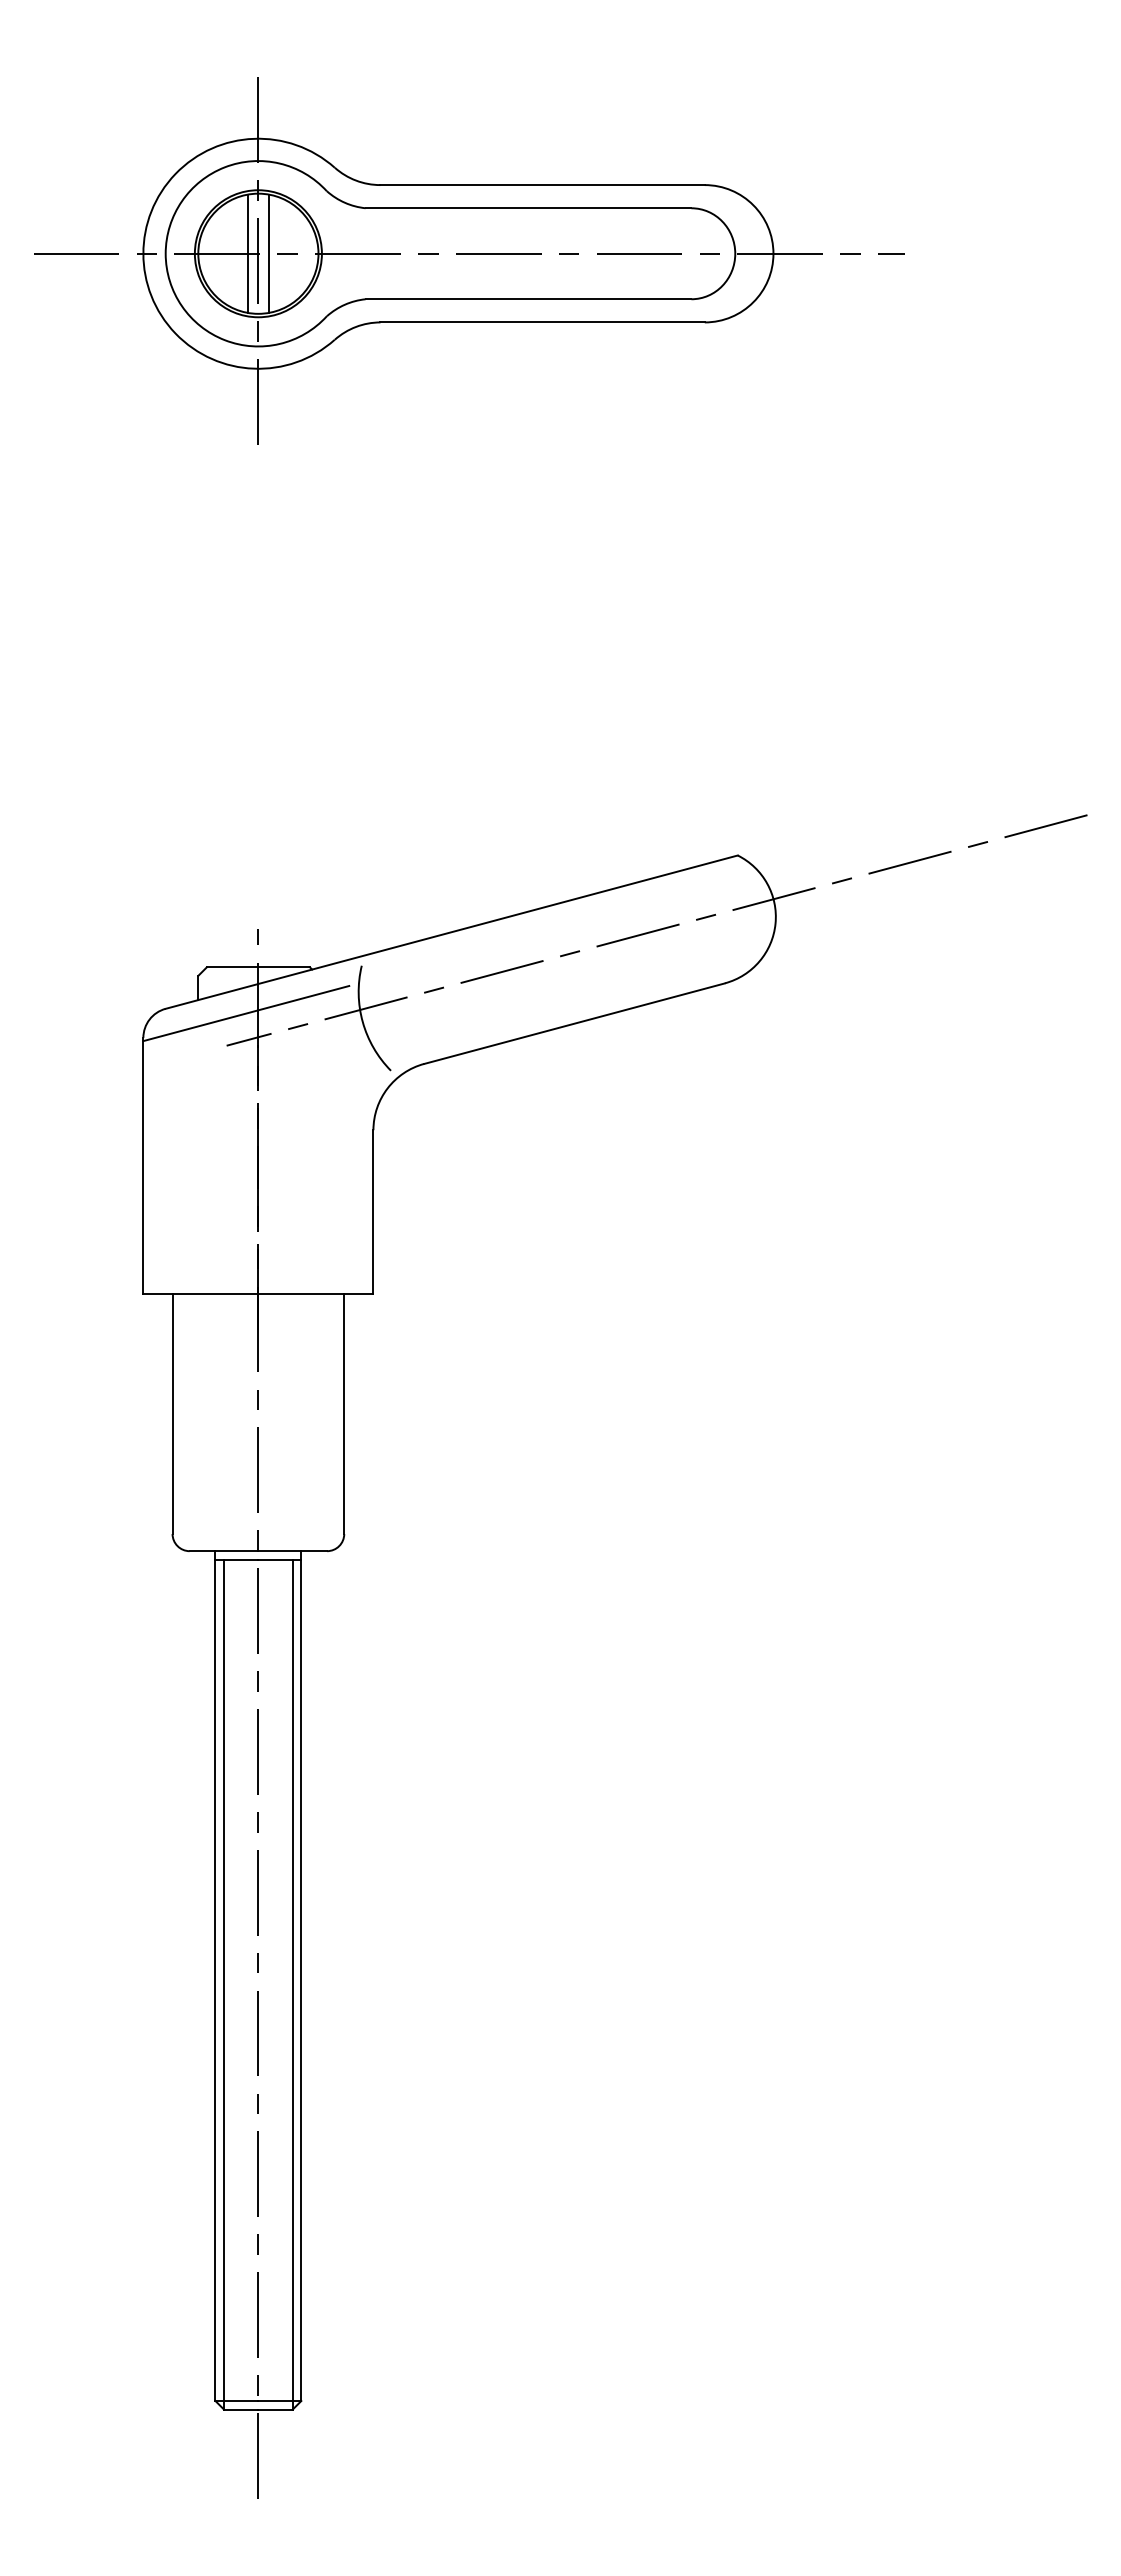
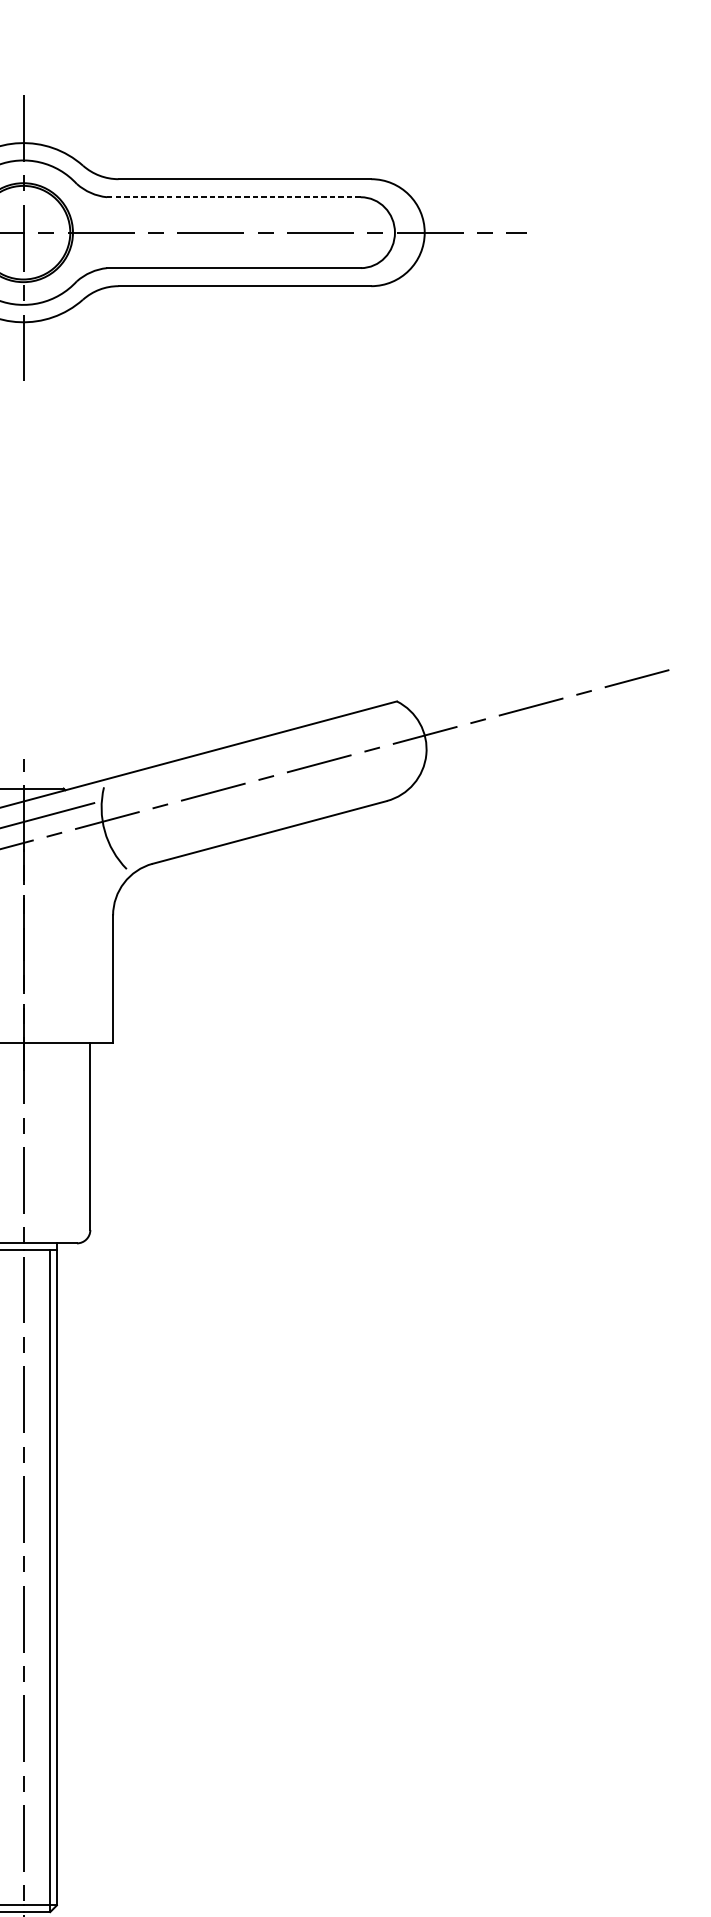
line: (528, 208) -> (233, 197), solid -> dashed
line: (248, 253) -> (15, 232), removed
line: (268, 253) -> (31, 232), removed

